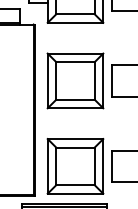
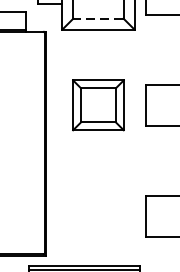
line: (75, 14) -> (98, 18), solid -> dashed
part: (75, 80) -> (98, 104), size x0.7
part: (75, 166) -> (98, 216), removed

